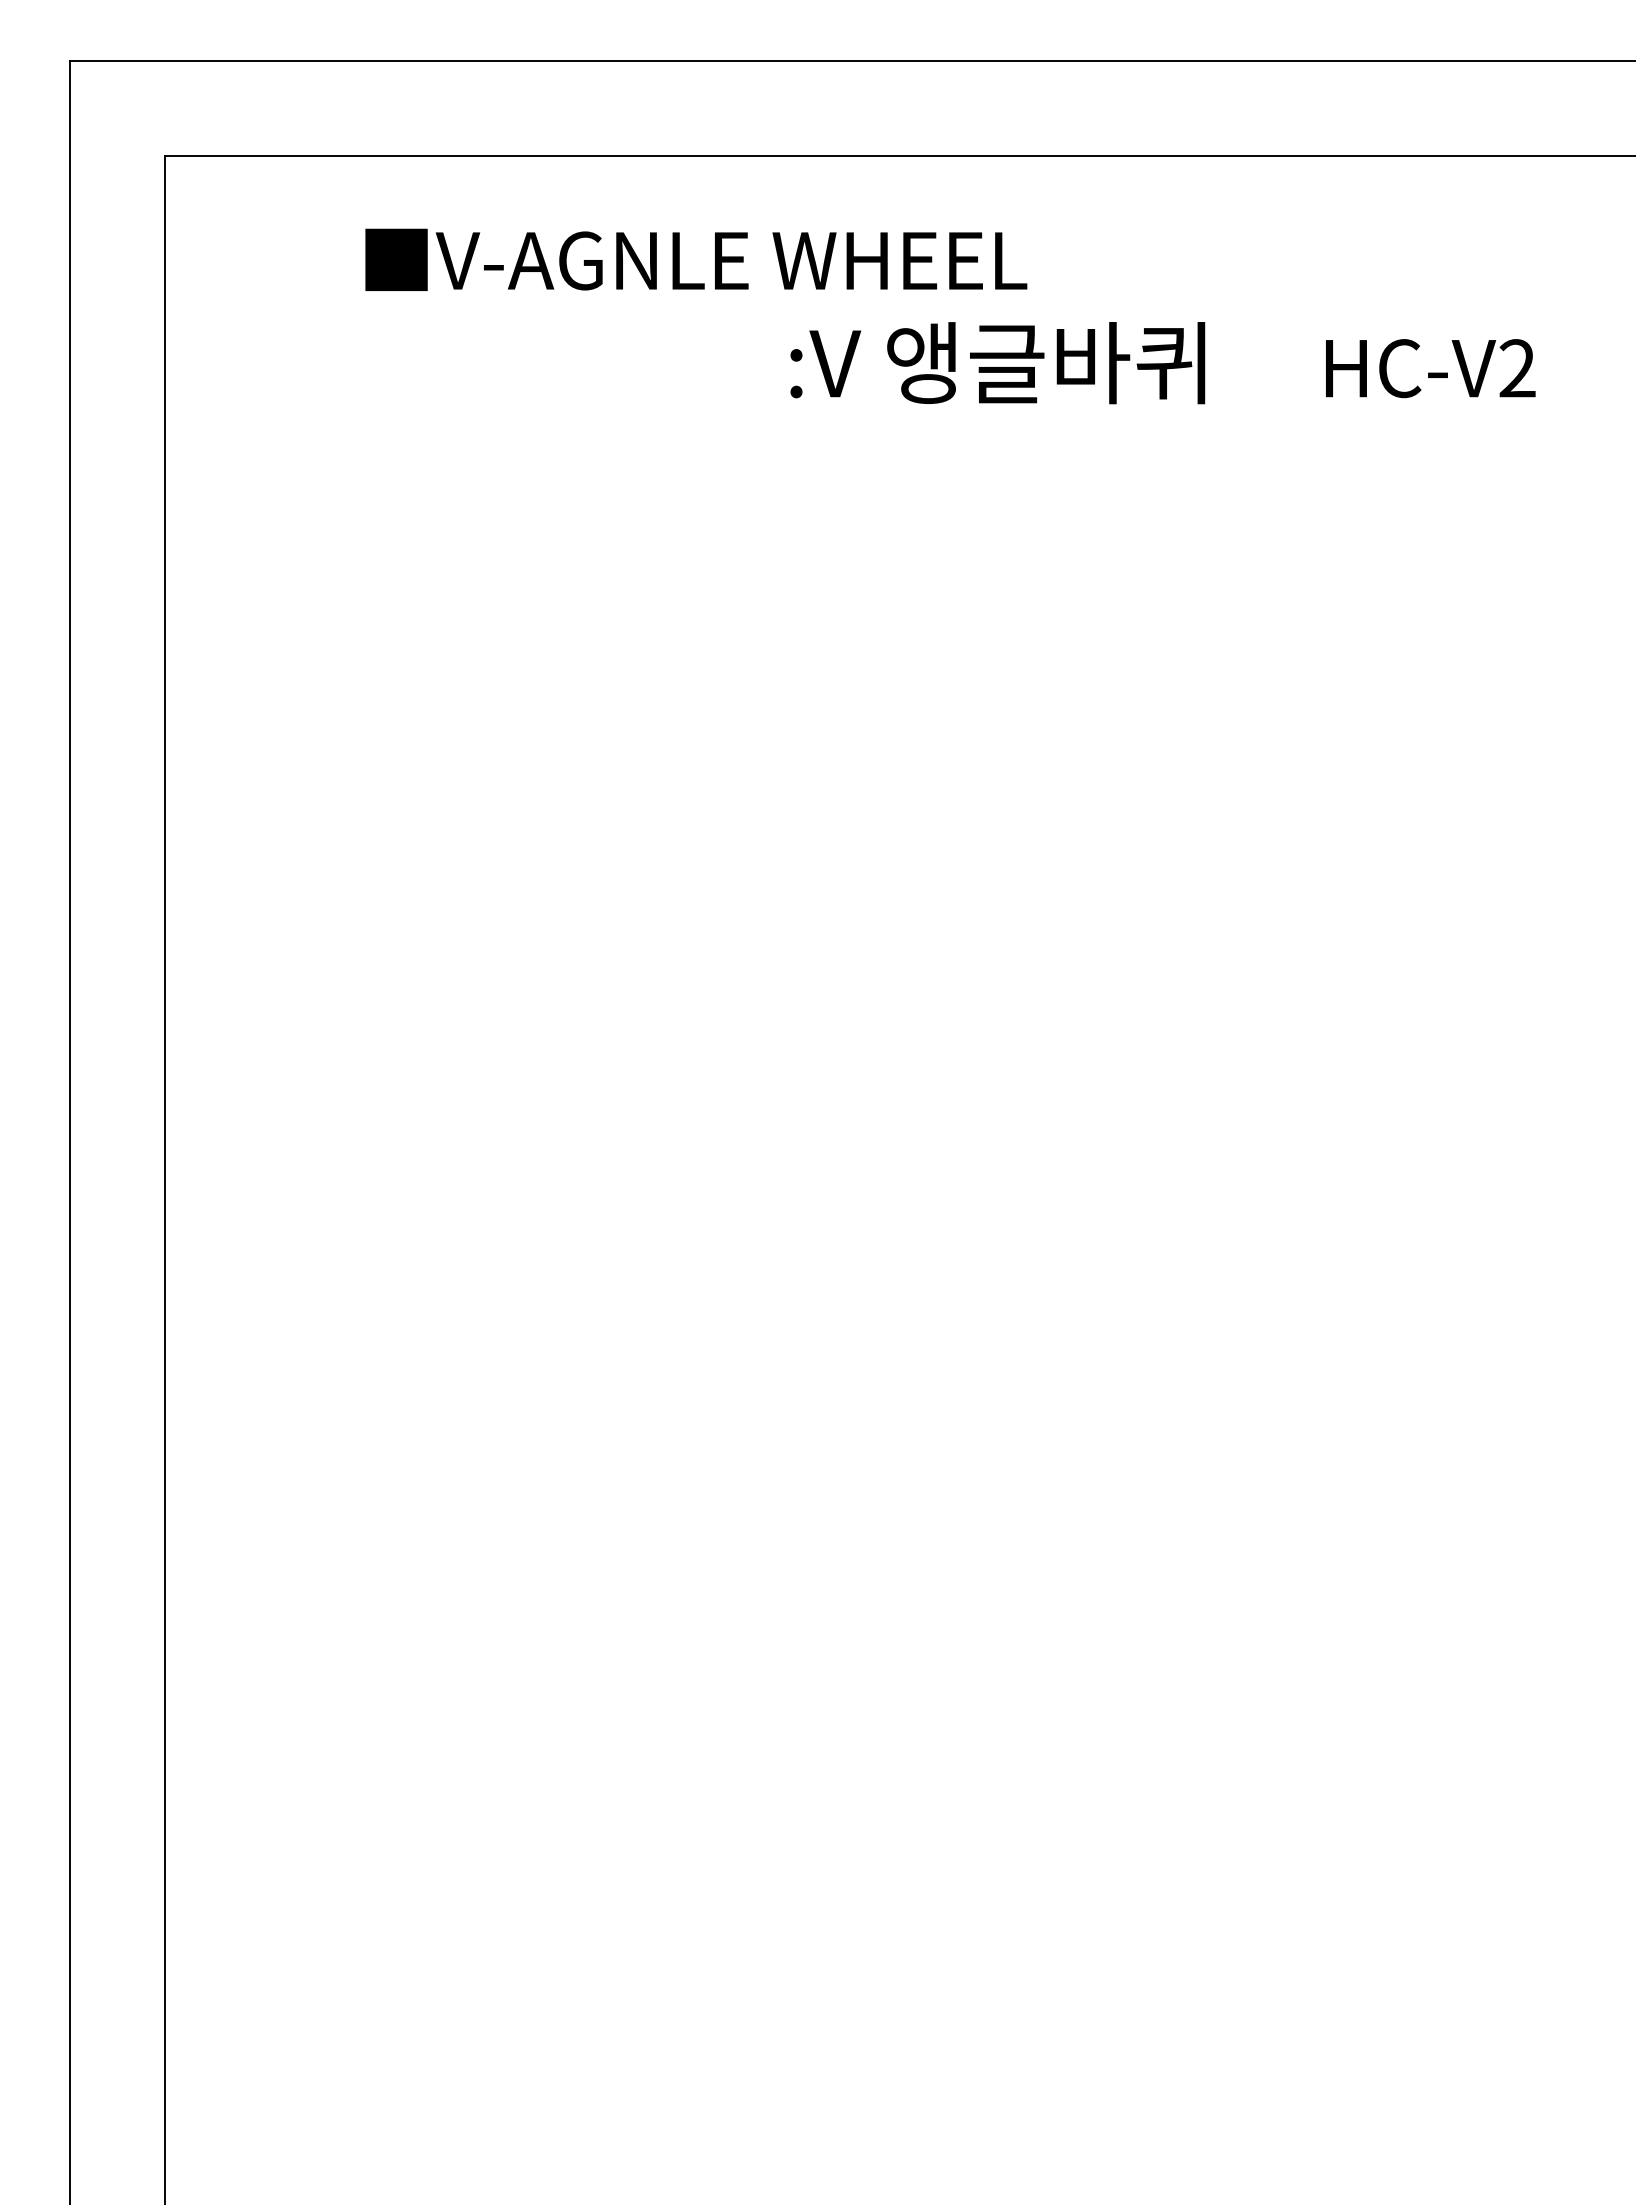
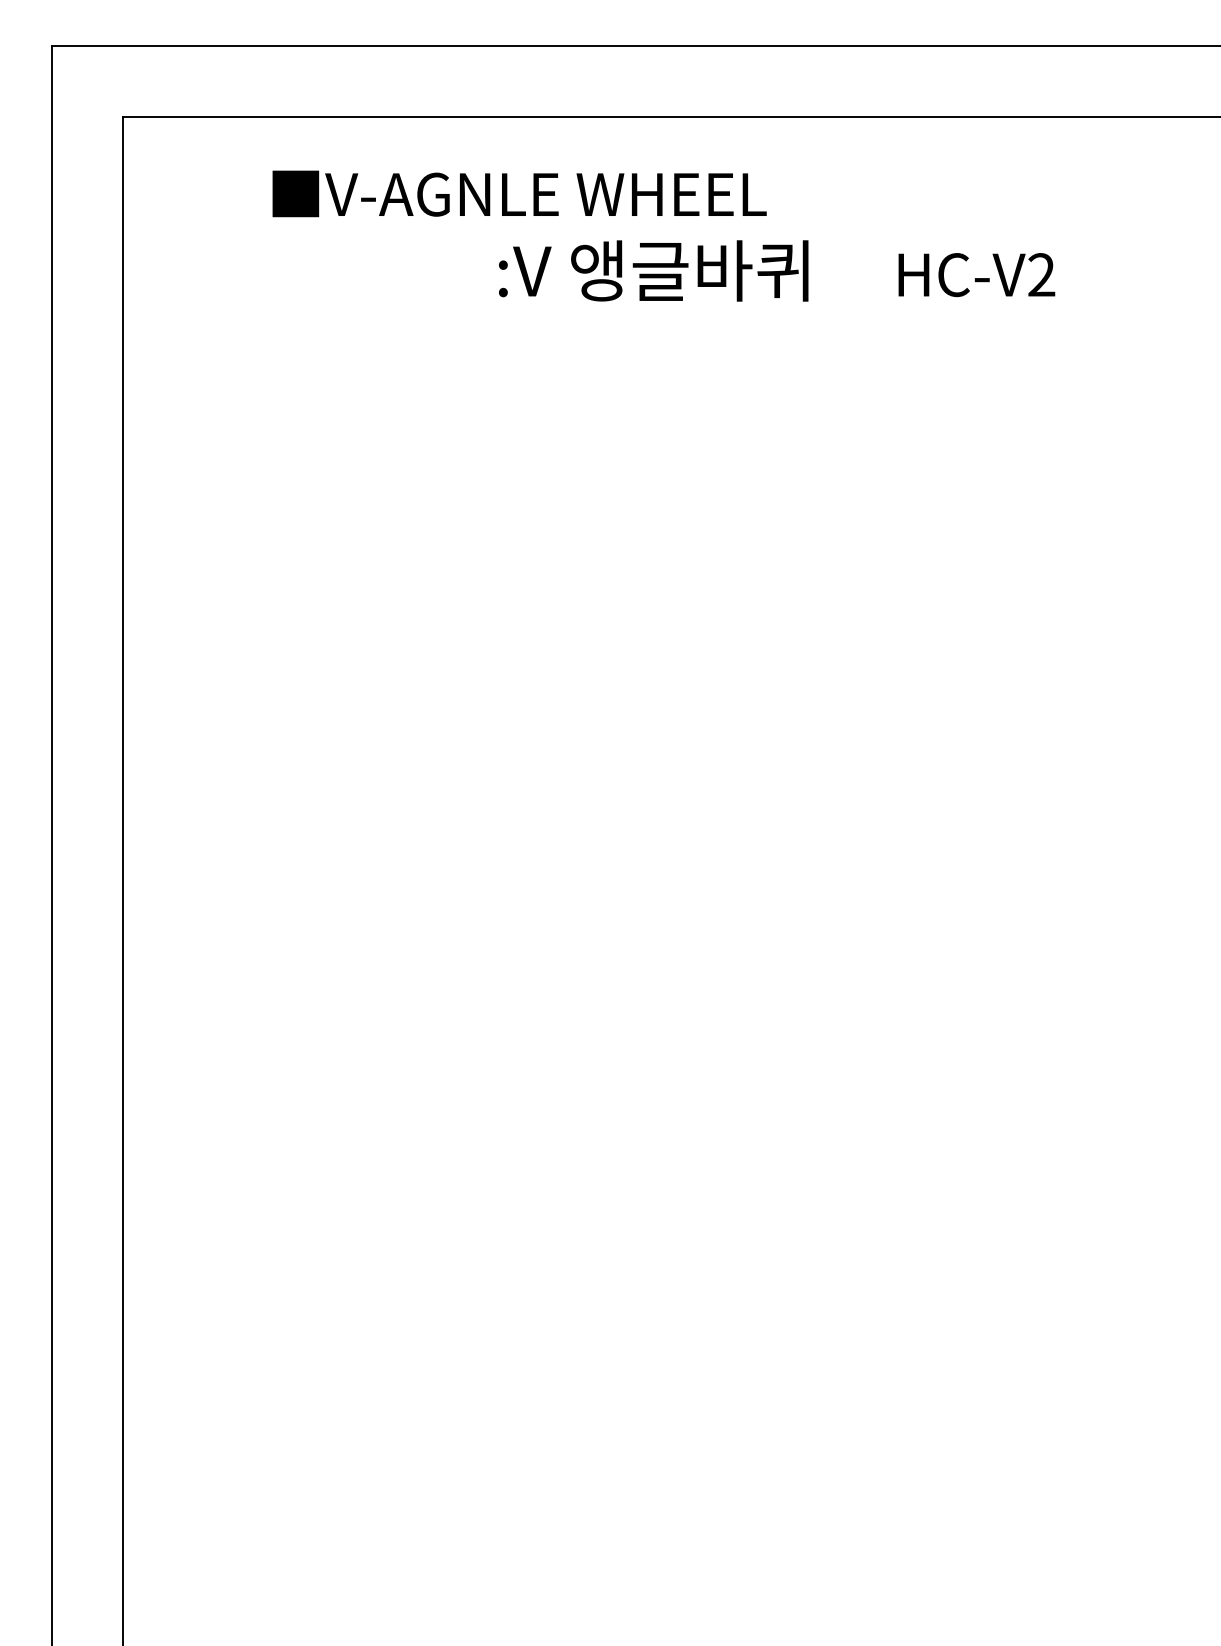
text: (1162, 363) -> (776, 271), moved

